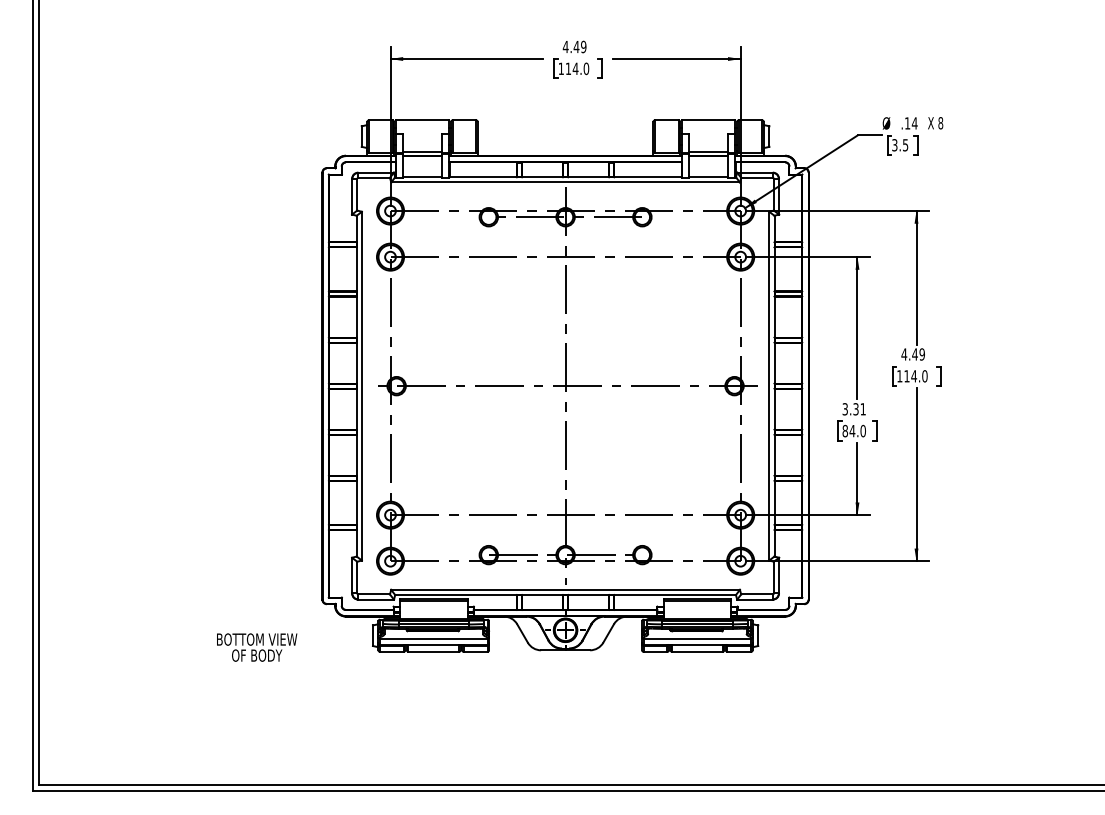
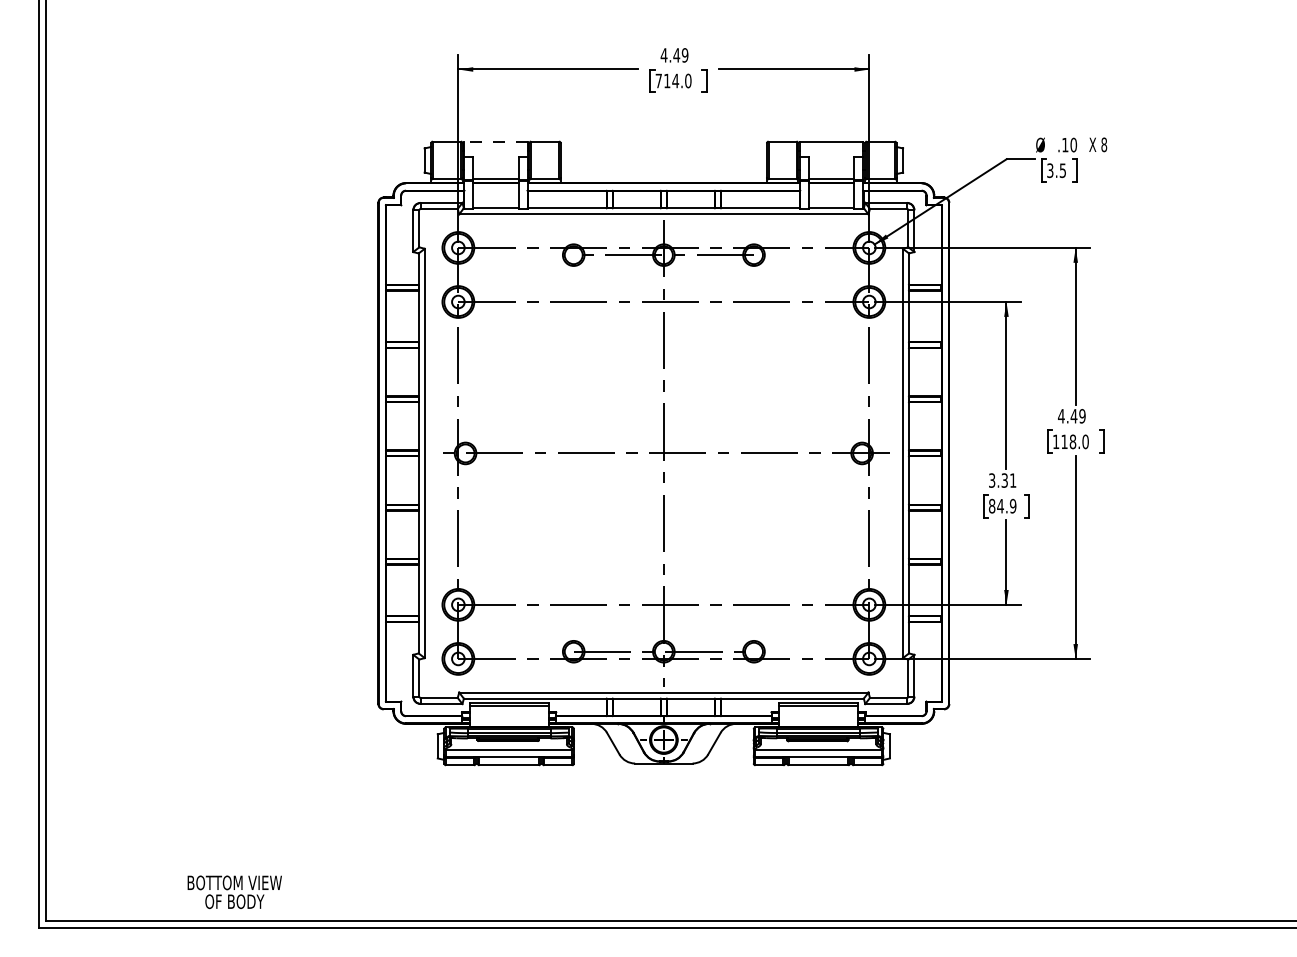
text: (561, 68) -> (658, 80), 114.0 -> 714.0
line: (422, 120) -> (496, 141), solid -> dashed
text: (914, 122) -> (1073, 144), .14 -> .10
text: (913, 375) -> (1072, 441), 114.0 -> 118.0
text: (862, 431) -> (1012, 506), 84.0 -> 84.9
text: (256, 647) -> (234, 892), moved

